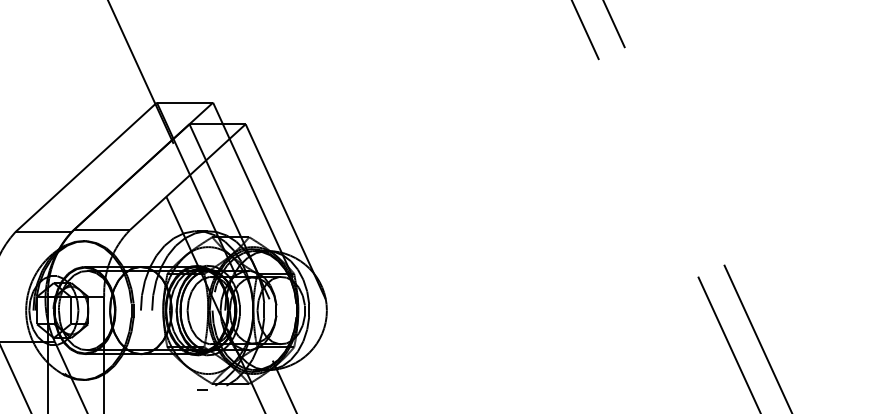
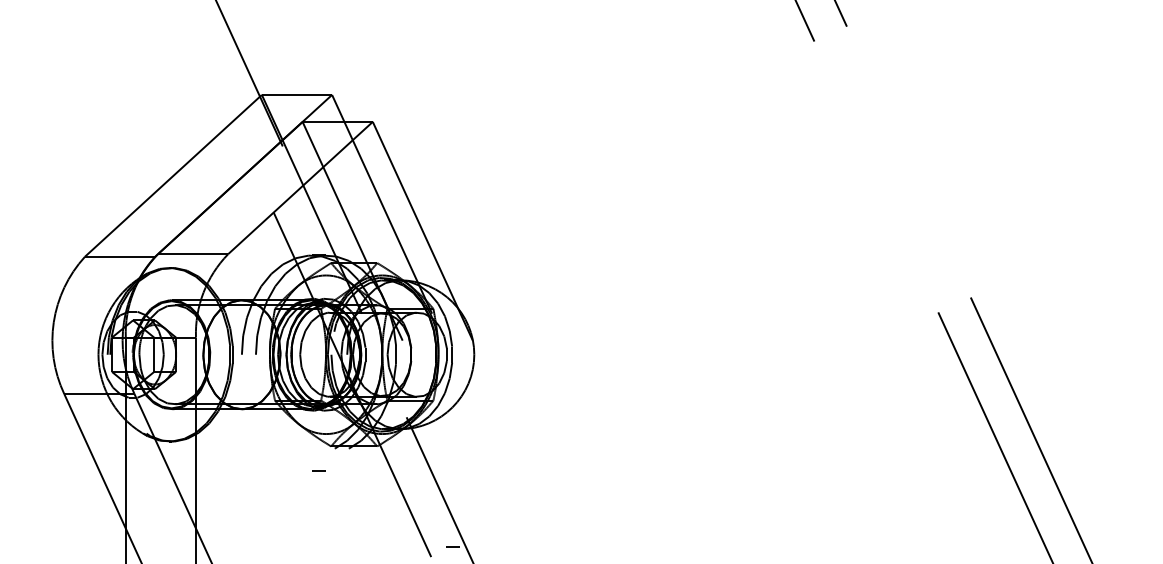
line: (202, 389) -> (318, 470), moved

